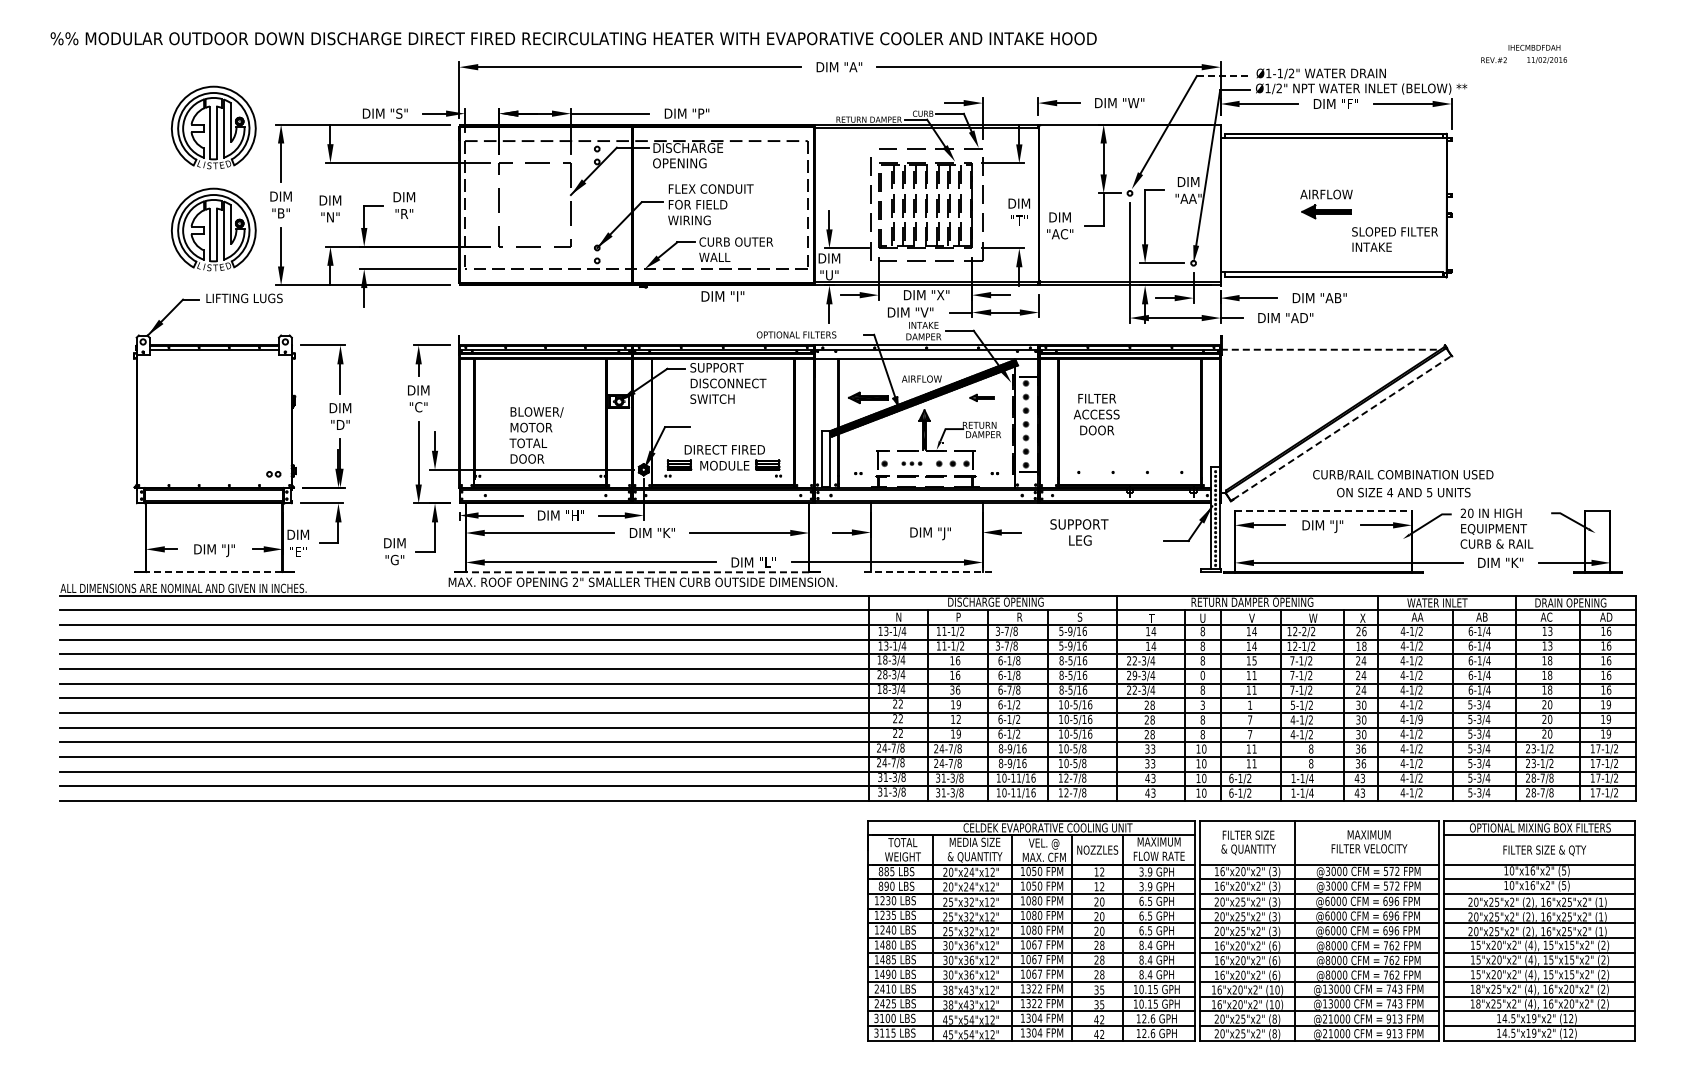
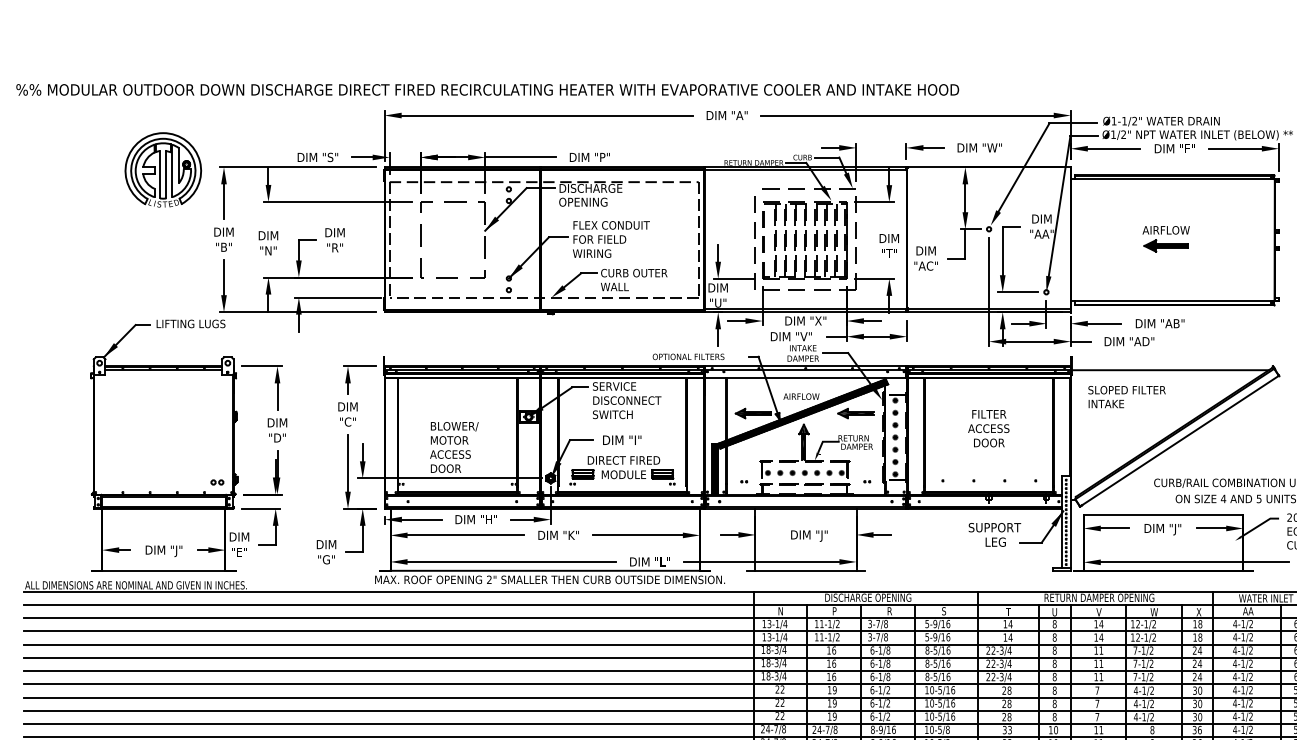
line: (1223, 76) -> (1073, 123), dashed -> solid
part: (213, 229) -> (163, 261), removed
text: (1394, 239) -> (1126, 397), moved
text: (722, 296) -> (621, 440), moved
line: (1330, 349) -> (1169, 370), dashed -> solid
text: (720, 367) -> (620, 386), SUPPORT -> SERVICE
part: (981, 397) -> (855, 413), size x1.67
text: (1096, 414) -> (988, 428), moved
line: (1342, 427) -> (1180, 440), dashed -> solid
text: (531, 443) -> (449, 454), TOTAL -> ACCESS
hatch: (825, 459) -> (714, 469), added
part: (911, 463) -> (792, 472), size x1.67
line: (1324, 510) -> (1164, 515), dashed -> solid
text: (1079, 532) -> (994, 534), moved
line: (213, 572) -> (163, 570), dashed -> solid
line: (637, 572) -> (545, 570), dashed -> solid
line: (926, 572) -> (805, 570), dashed -> solid
text: (1304, 630) -> (1146, 623), 12-2/2 -> 12-1/2
text: (1361, 630) -> (1197, 623), 26 -> 18
text: (1254, 660) -> (1101, 650), 15 -> 11
text: (879, 674) -> (763, 662), 28-3/4 -> 18-3/4
text: (1134, 675) -> (993, 663), 29-3/4 -> 22-3/4
text: (1202, 675) -> (1054, 663), 0 -> 8
text: (952, 689) -> (829, 676), 36 -> 16
text: (1009, 689) -> (880, 676), 6-7/8 -> 6-1/8
text: (1202, 704) -> (1054, 689), 3 -> 8
text: (1250, 704) -> (1097, 689), 1 -> 7
text: (1292, 704) -> (1135, 689), 5-1/2 -> 4-1/2
text: (958, 719) -> (834, 703), 12 -> 19
text: (1420, 719) -> (1250, 703), 4-1/9 -> 4-1/2

